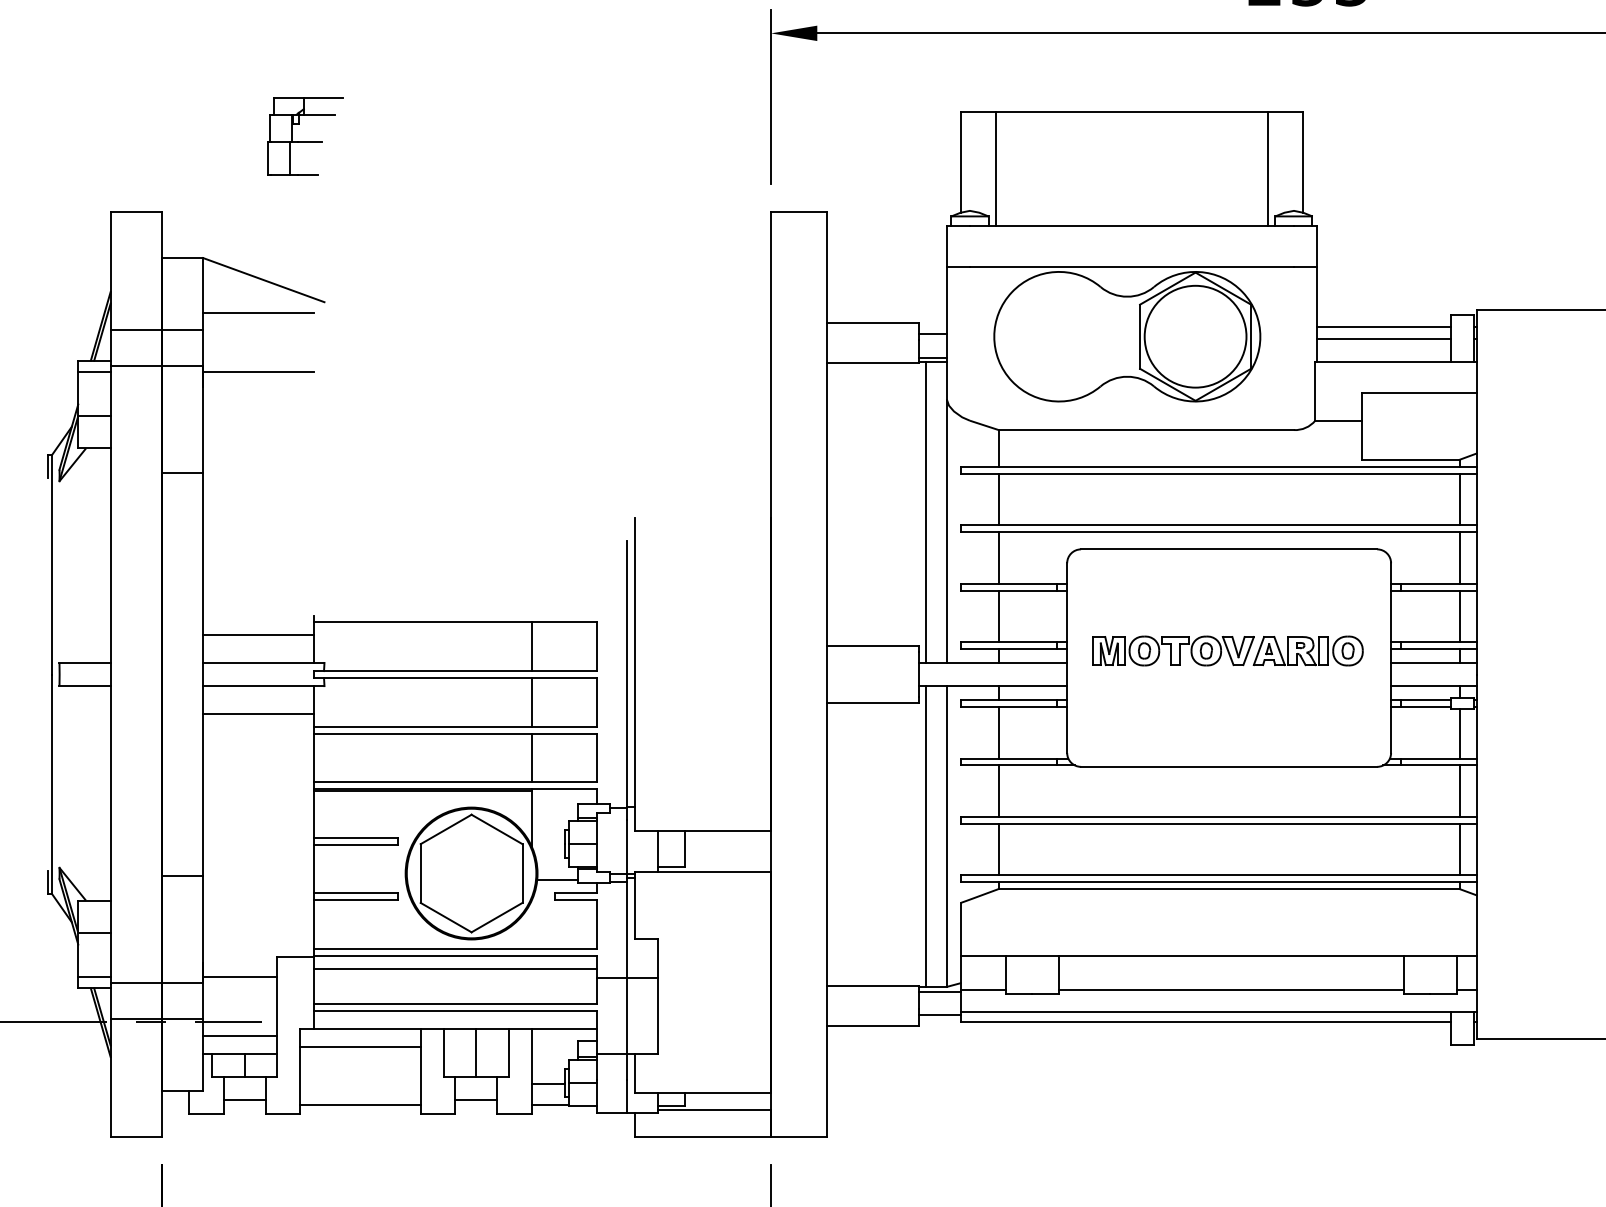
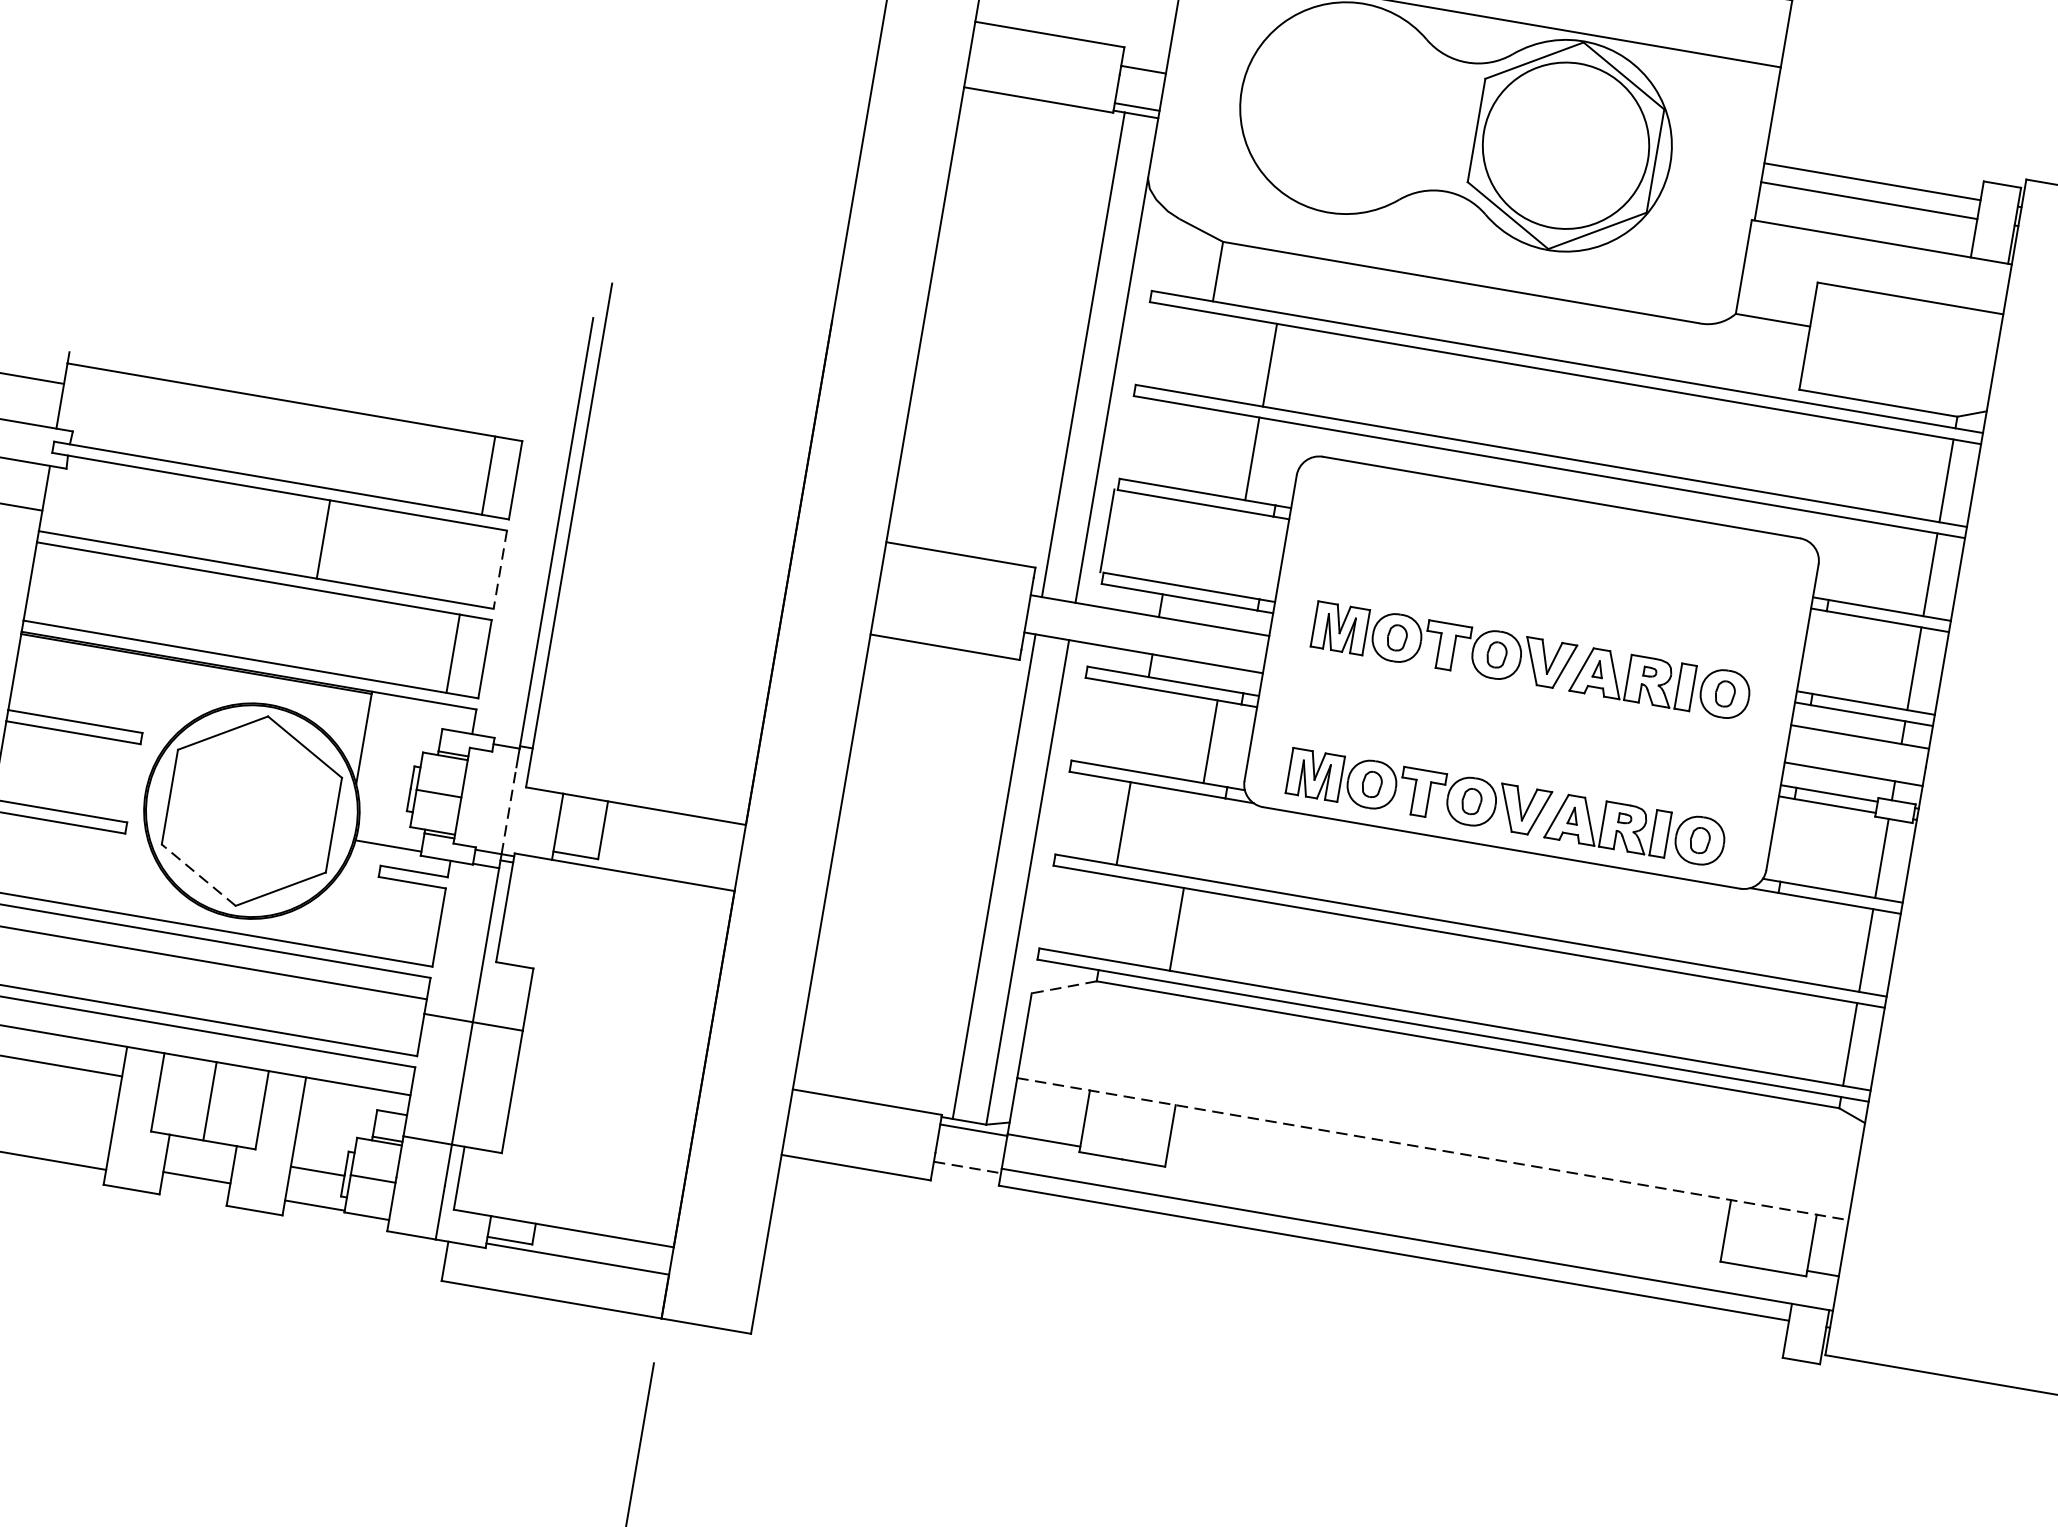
line: (998, 499) -> (1269, 364), moved
line: (998, 557) -> (1252, 458), moved
line: (998, 615) -> (1107, 529), moved
line: (531, 646) -> (488, 475), moved
line: (531, 702) -> (323, 539), moved
line: (596, 702) -> (500, 570), solid -> dashed
line: (998, 732) -> (1210, 741), moved
part: (1227, 741) -> (1505, 806), added
line: (531, 757) -> (452, 653), moved
line: (626, 846) -> (508, 810), solid -> dashed
line: (998, 849) -> (1176, 929), moved
line: (978, 896) -> (1062, 987), solid -> dashed
line: (445, 917) -> (197, 874), solid -> dashed
line: (1218, 955) -> (1432, 1148), solid -> dashed
line: (1231, 990) -> (1443, 1208), removed
line: (939, 1014) -> (966, 1167), solid -> dashed

